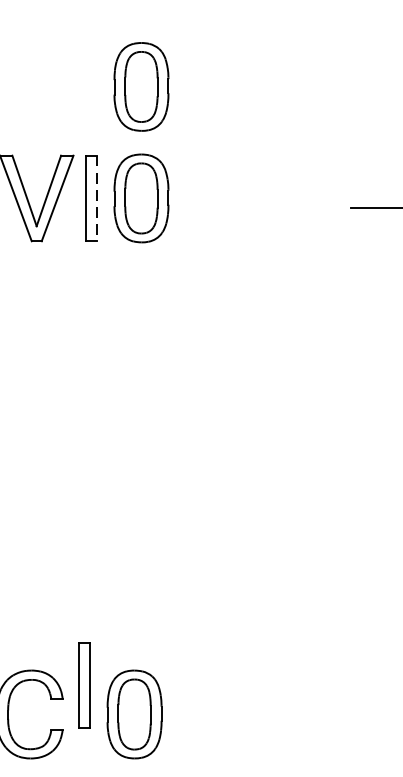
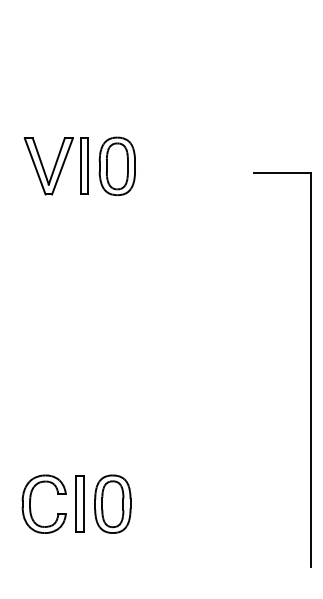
part: (140, 85) -> (116, 92), removed
line: (97, 198) -> (88, 166), dashed -> solid
part: (83, 684) -> (79, 503), moved

